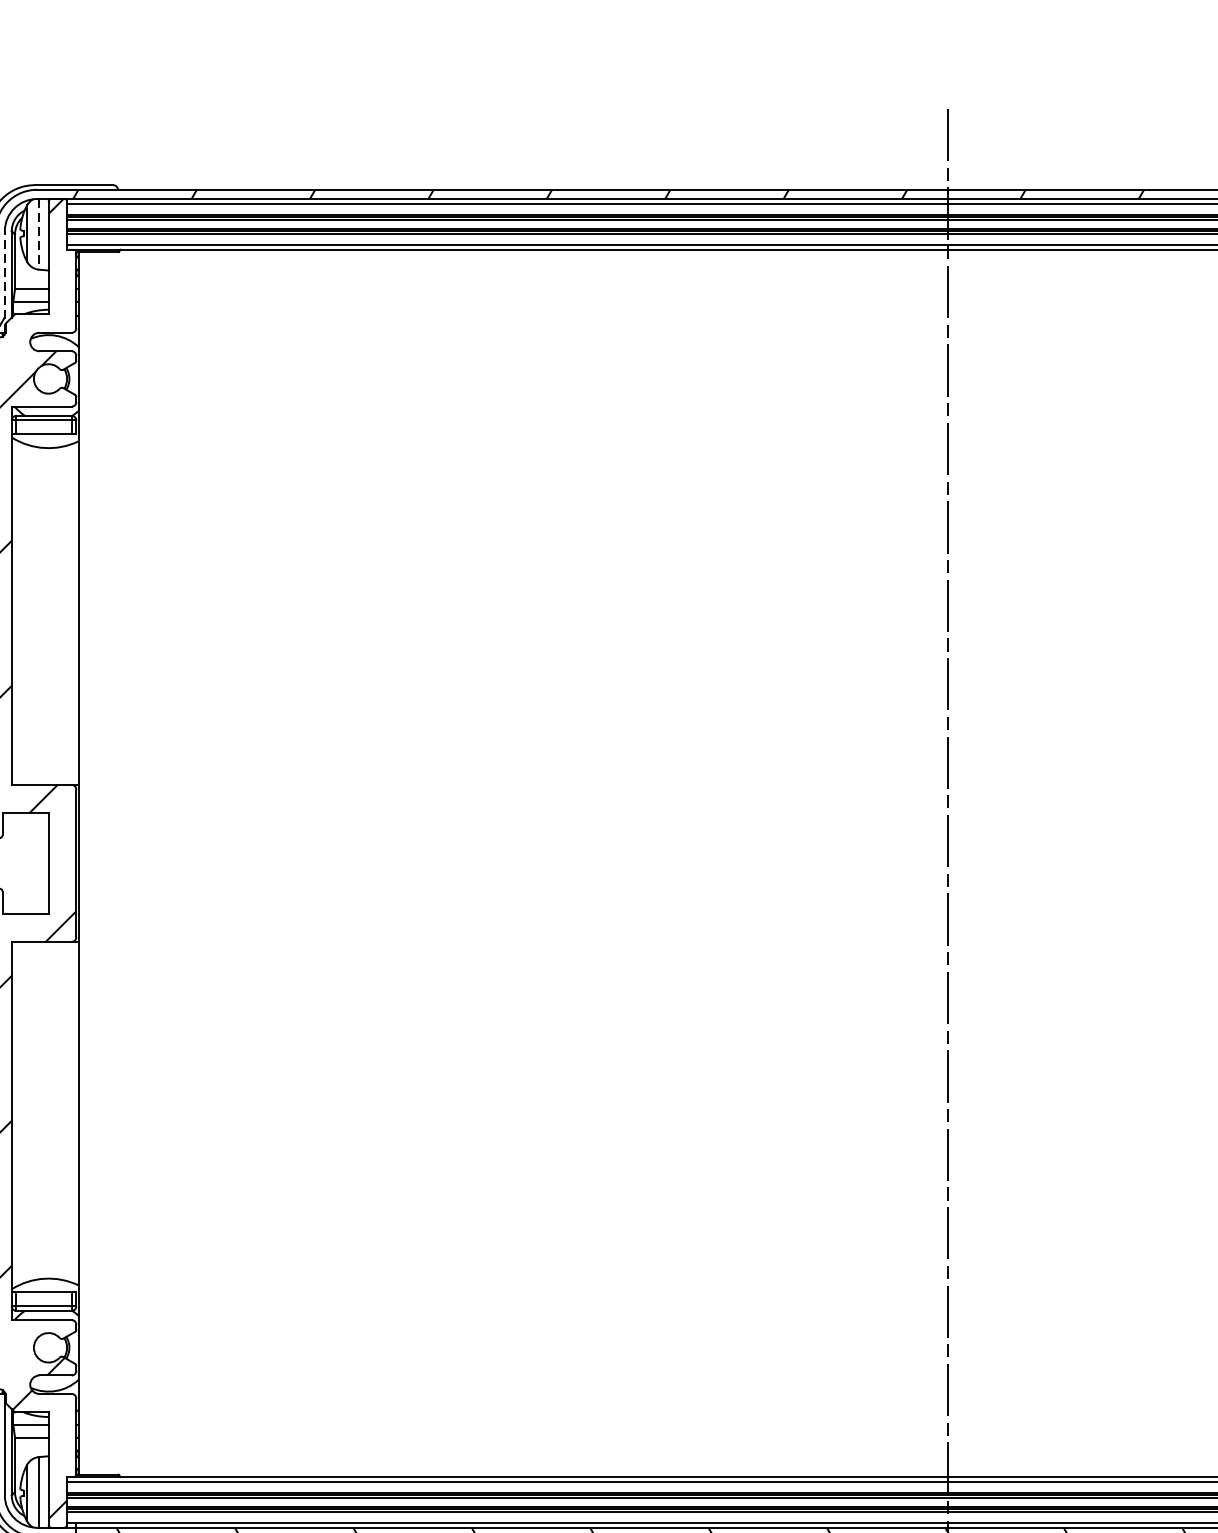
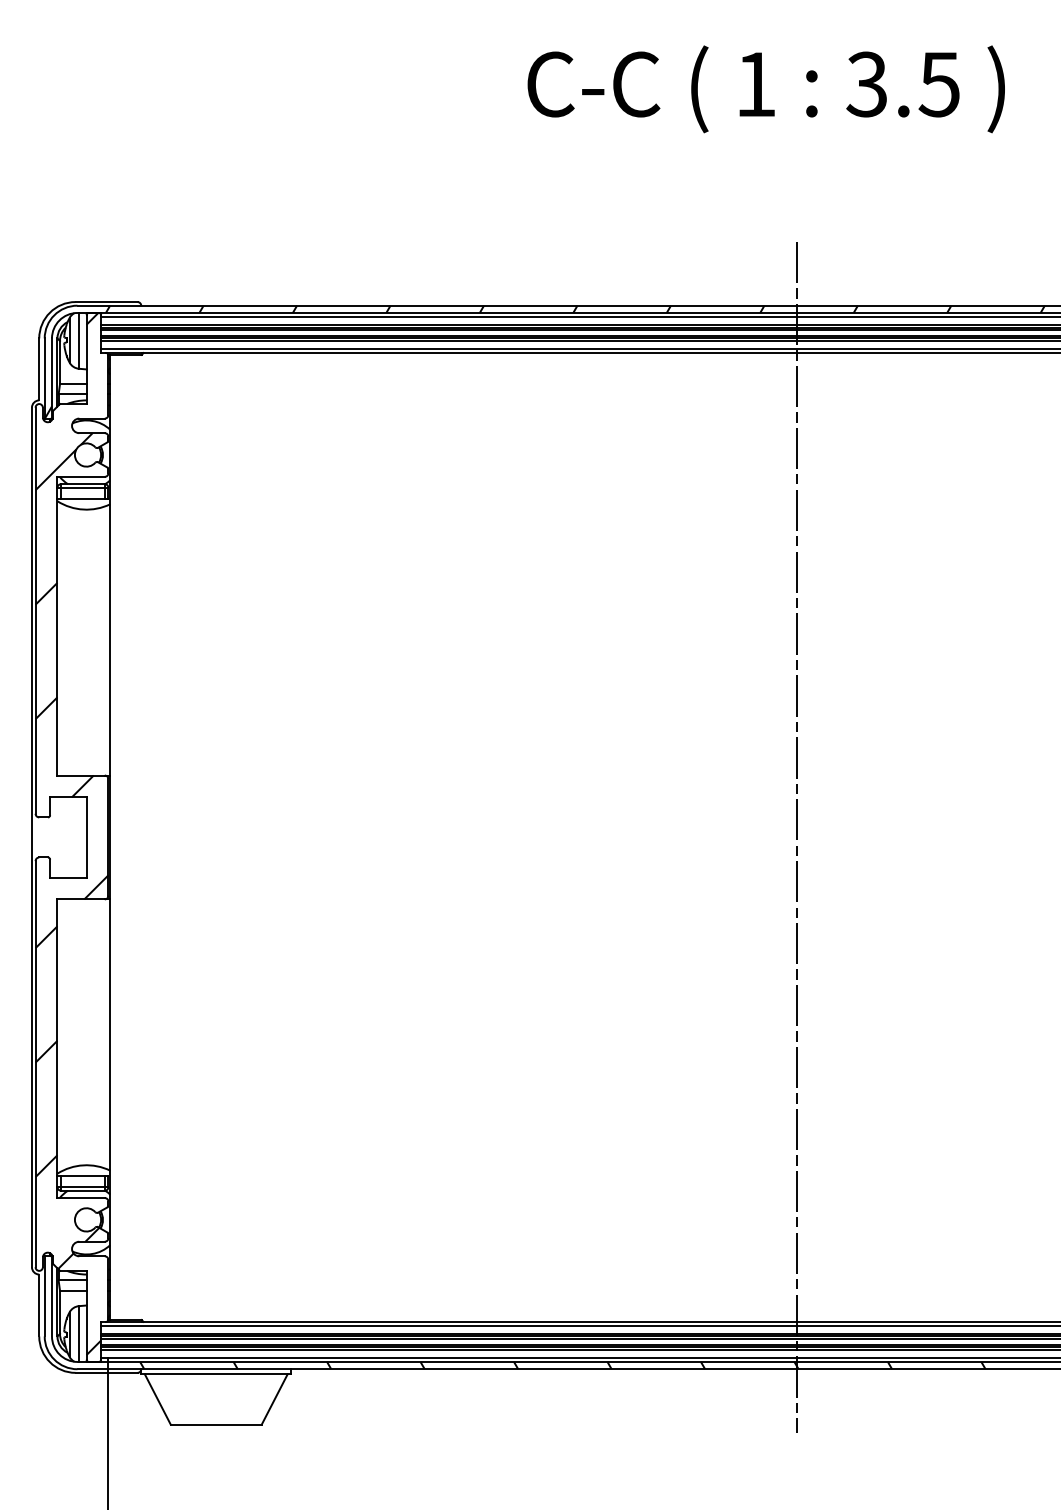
line: (38, 233) -> (78, 340), dashed -> solid
line: (5, 282) -> (52, 378), dashed -> solid

